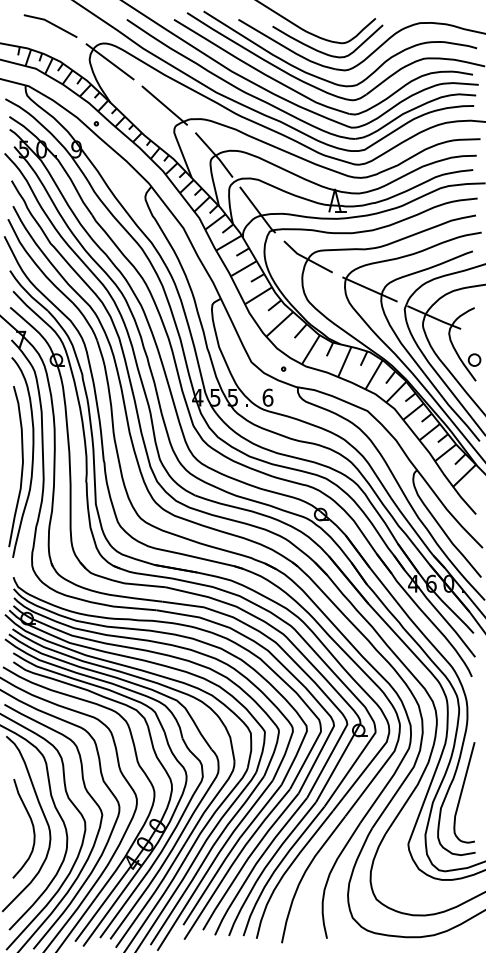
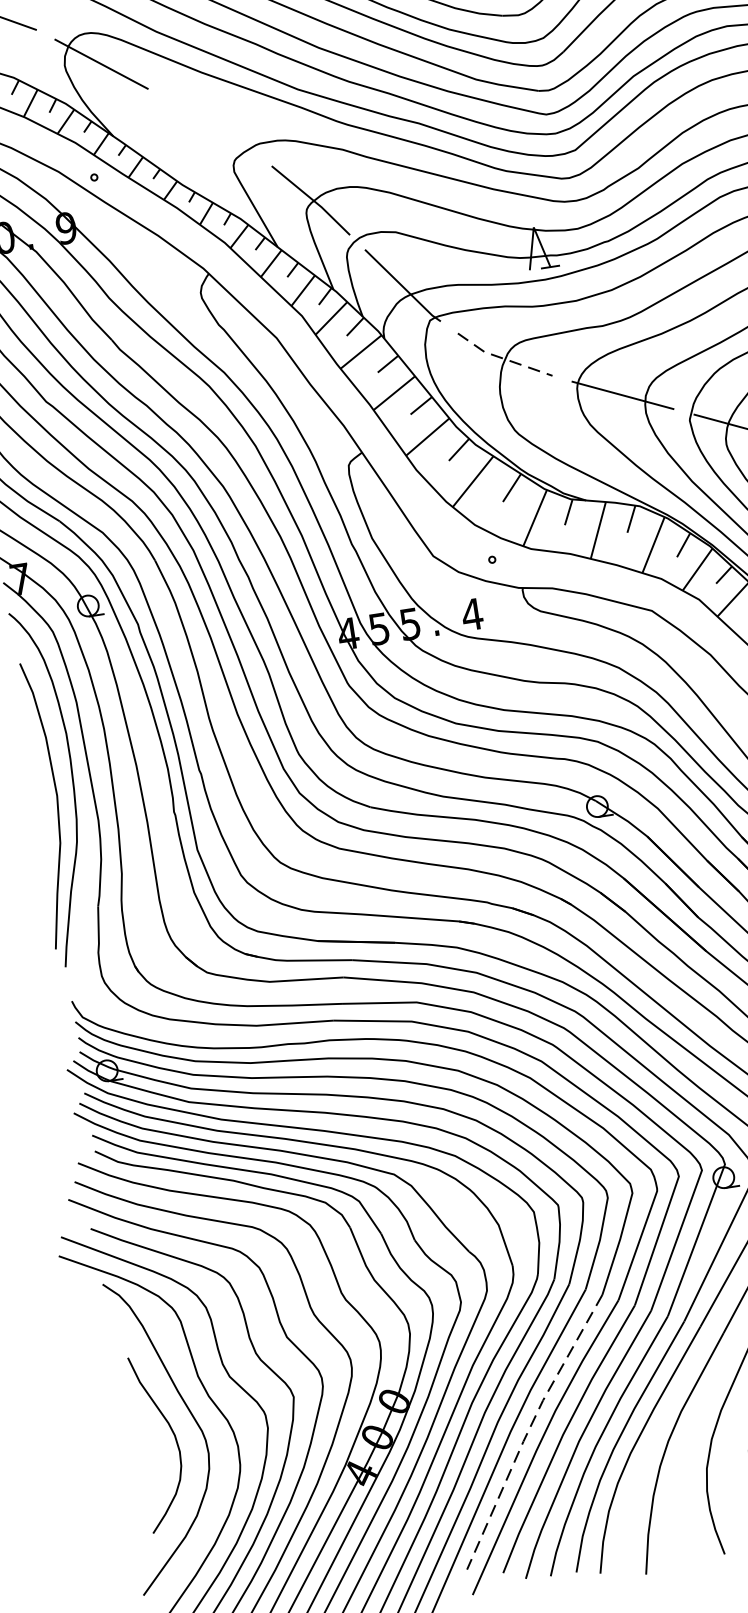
line: (164, 105) -> (209, 126), removed
line: (306, 258) -> (502, 358), solid -> dashed
text: (267, 397) -> (471, 614), 6 -> 4
line: (229, 853) -> (529, 1430), solid -> dashed

